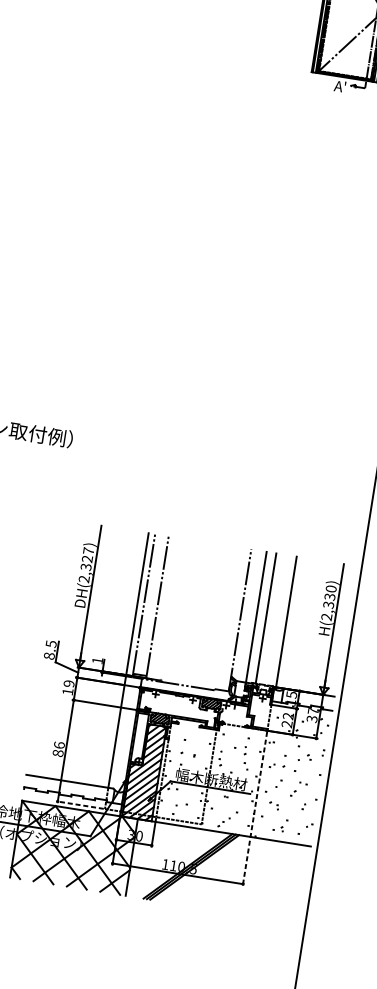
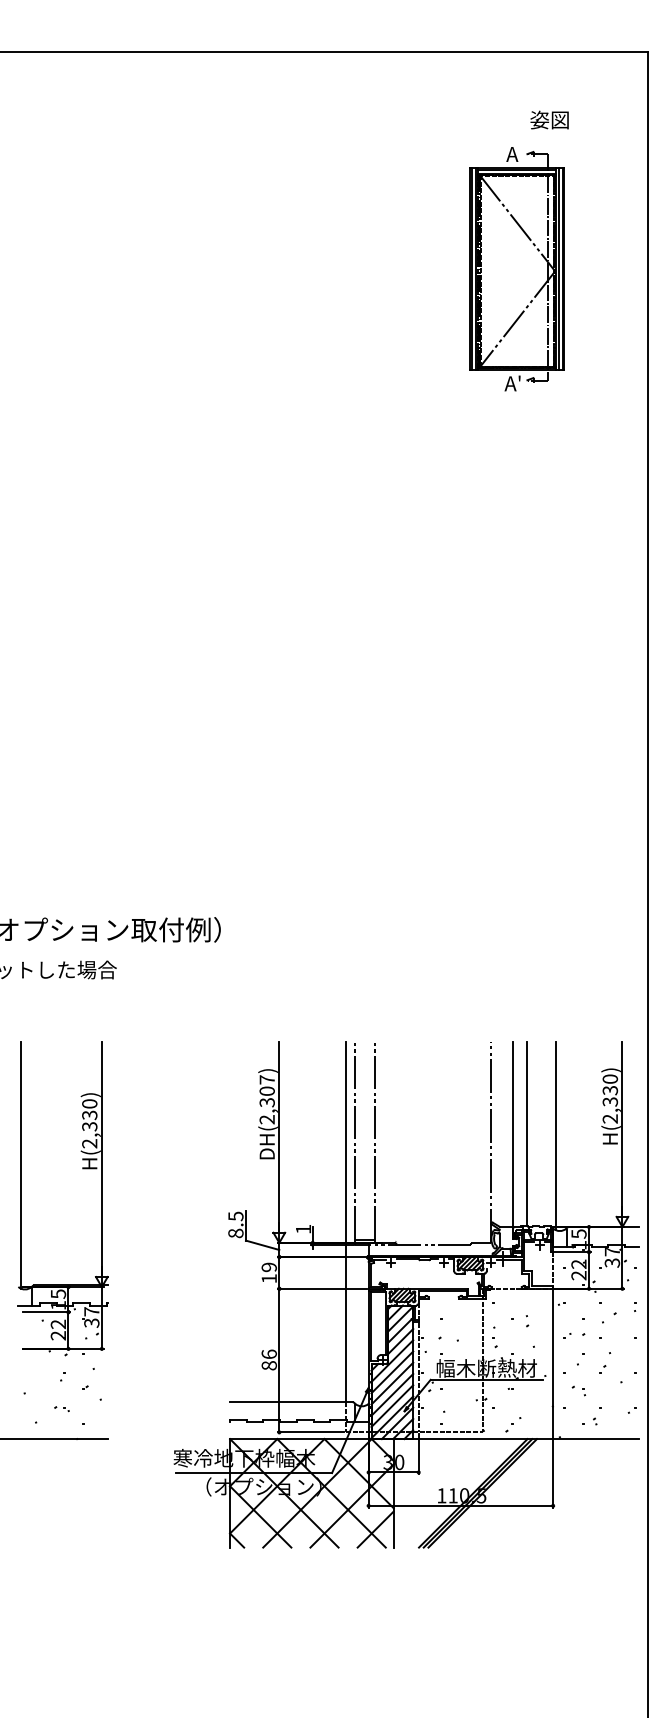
text: (86, 558) -> (266, 1090), DH(2,327) -> DH(2,307)
line: (79, 805) -> (310, 1432), dashed -> solid
line: (255, 809) -> (553, 1399), dashed -> solid

